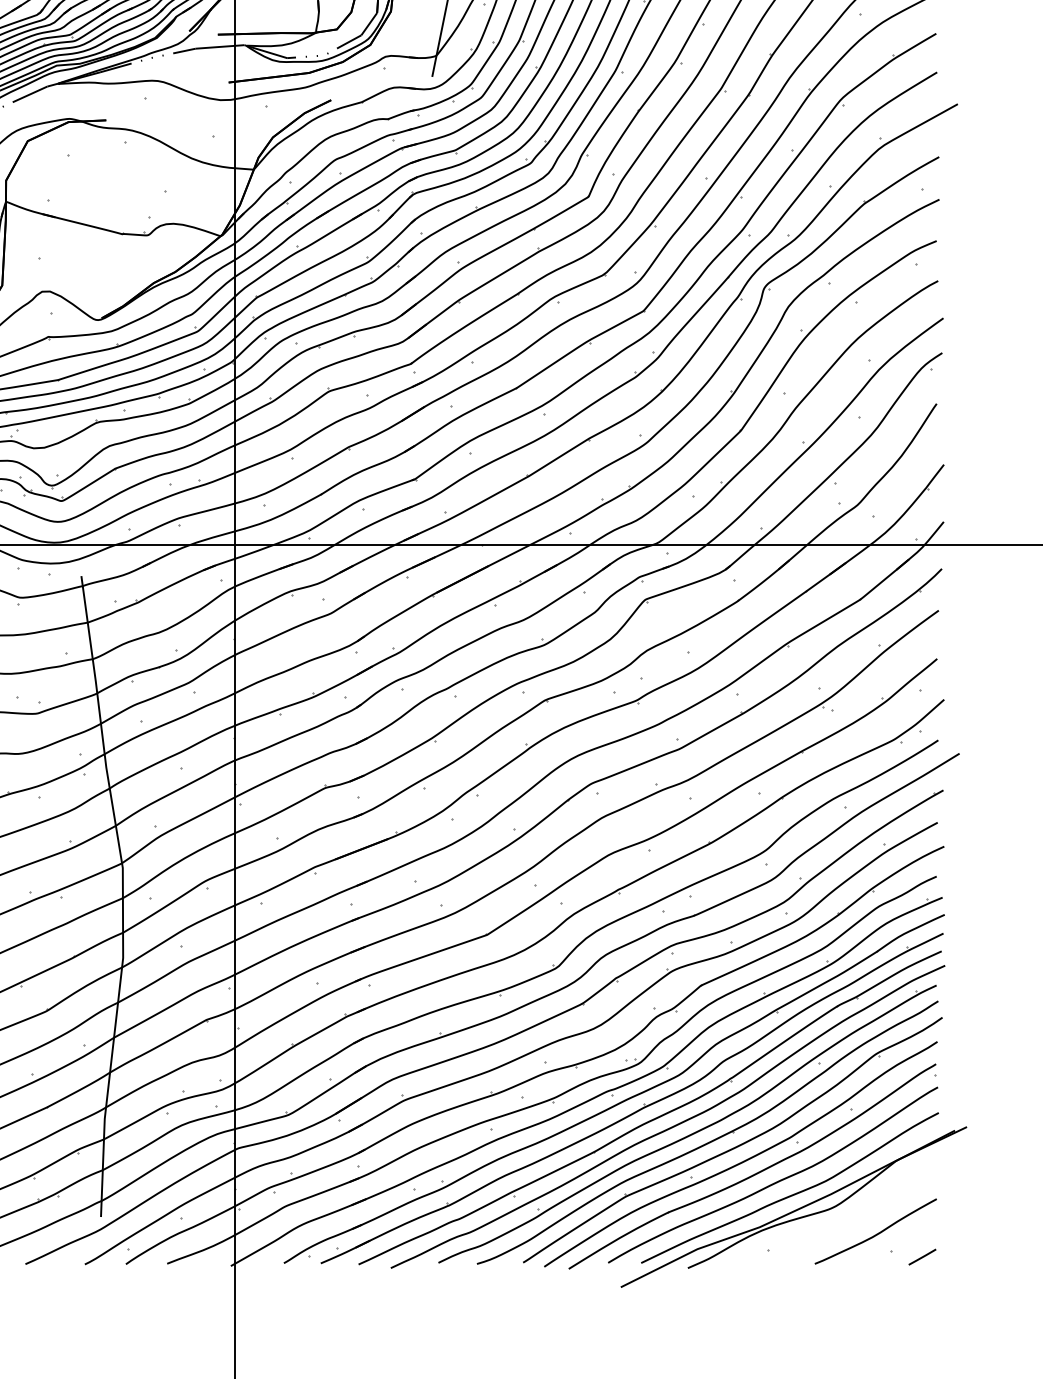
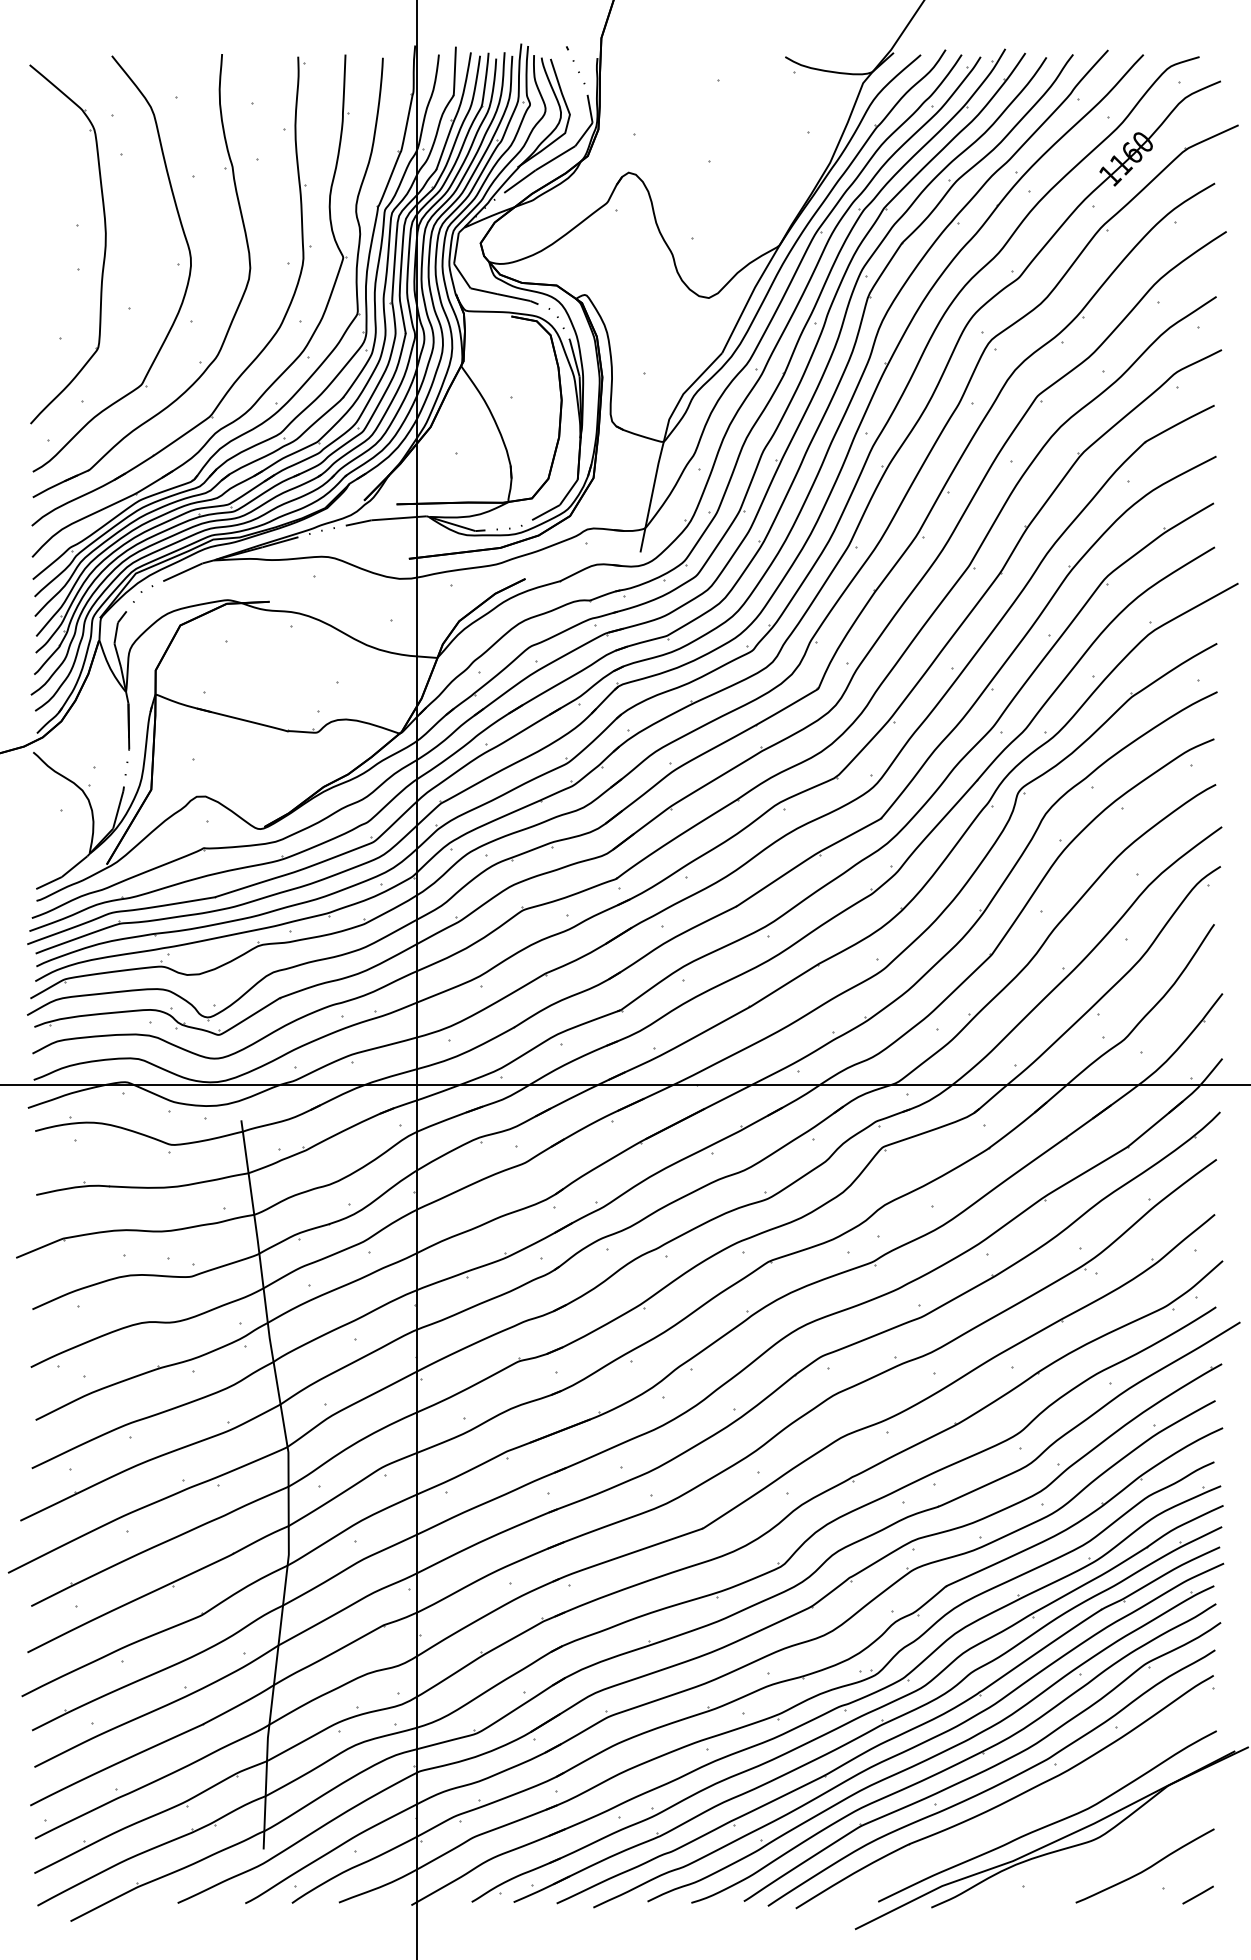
curve: (775, 1181) -> (1031, 1809), removed

